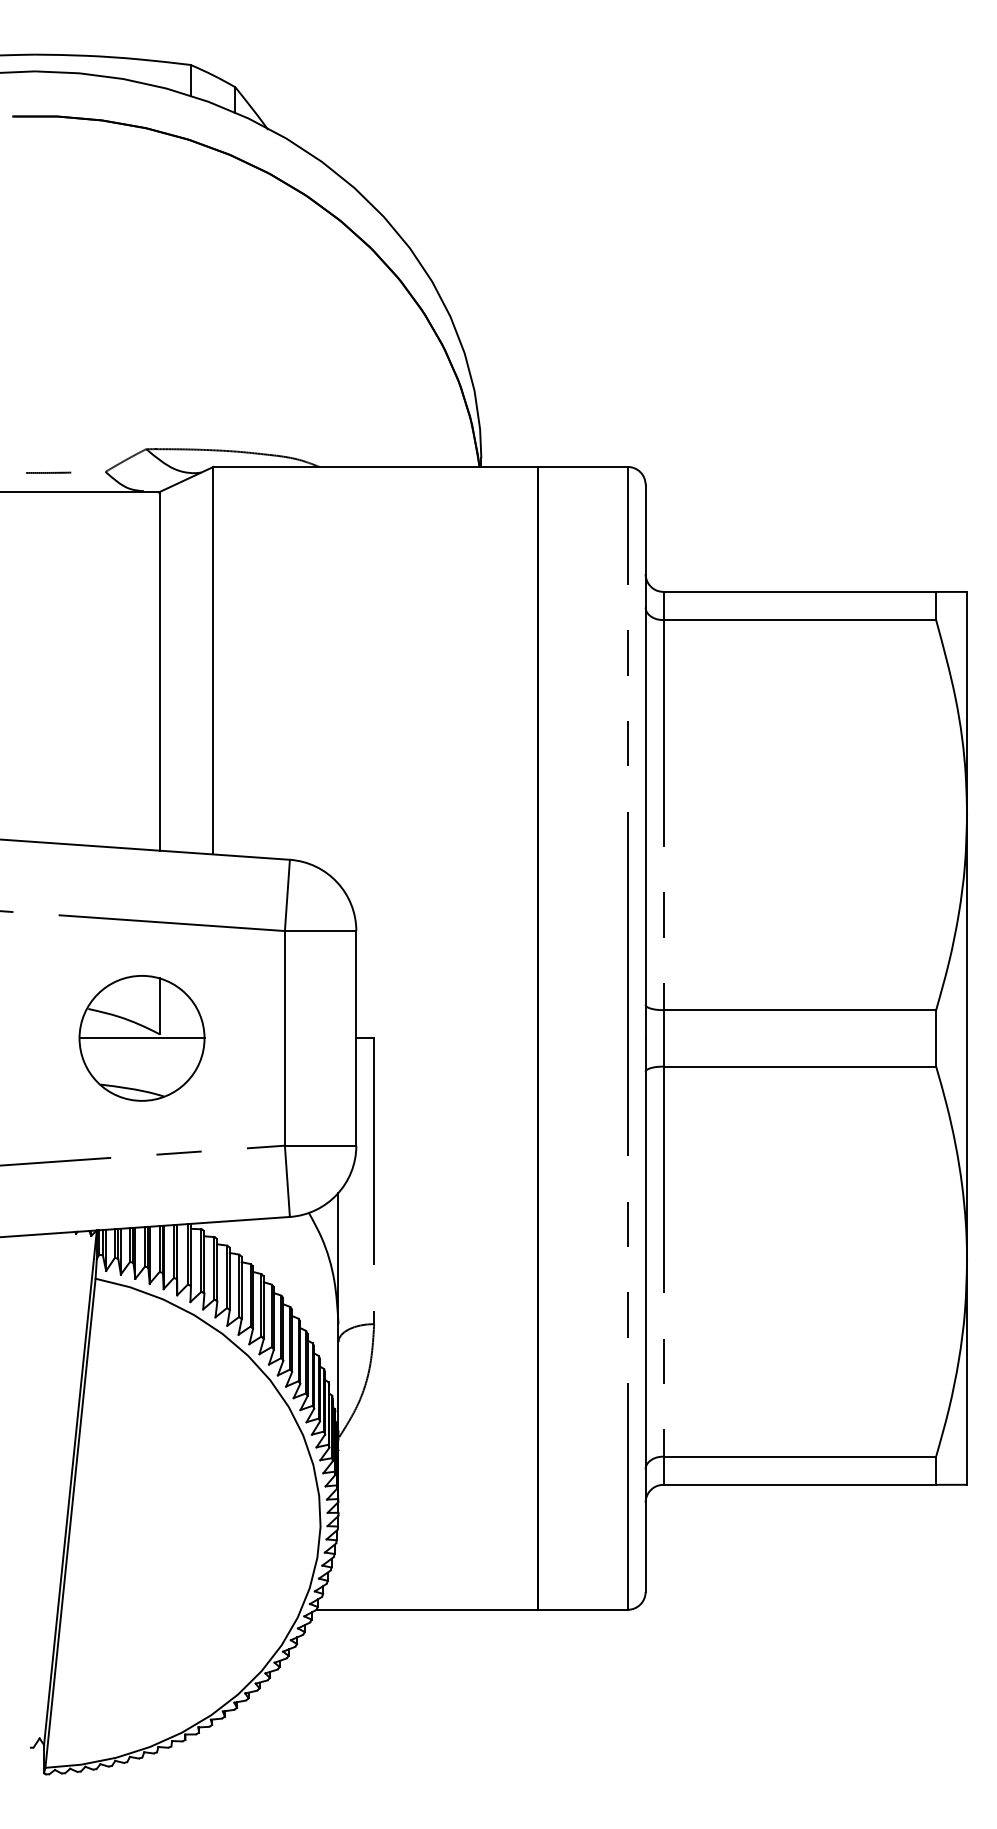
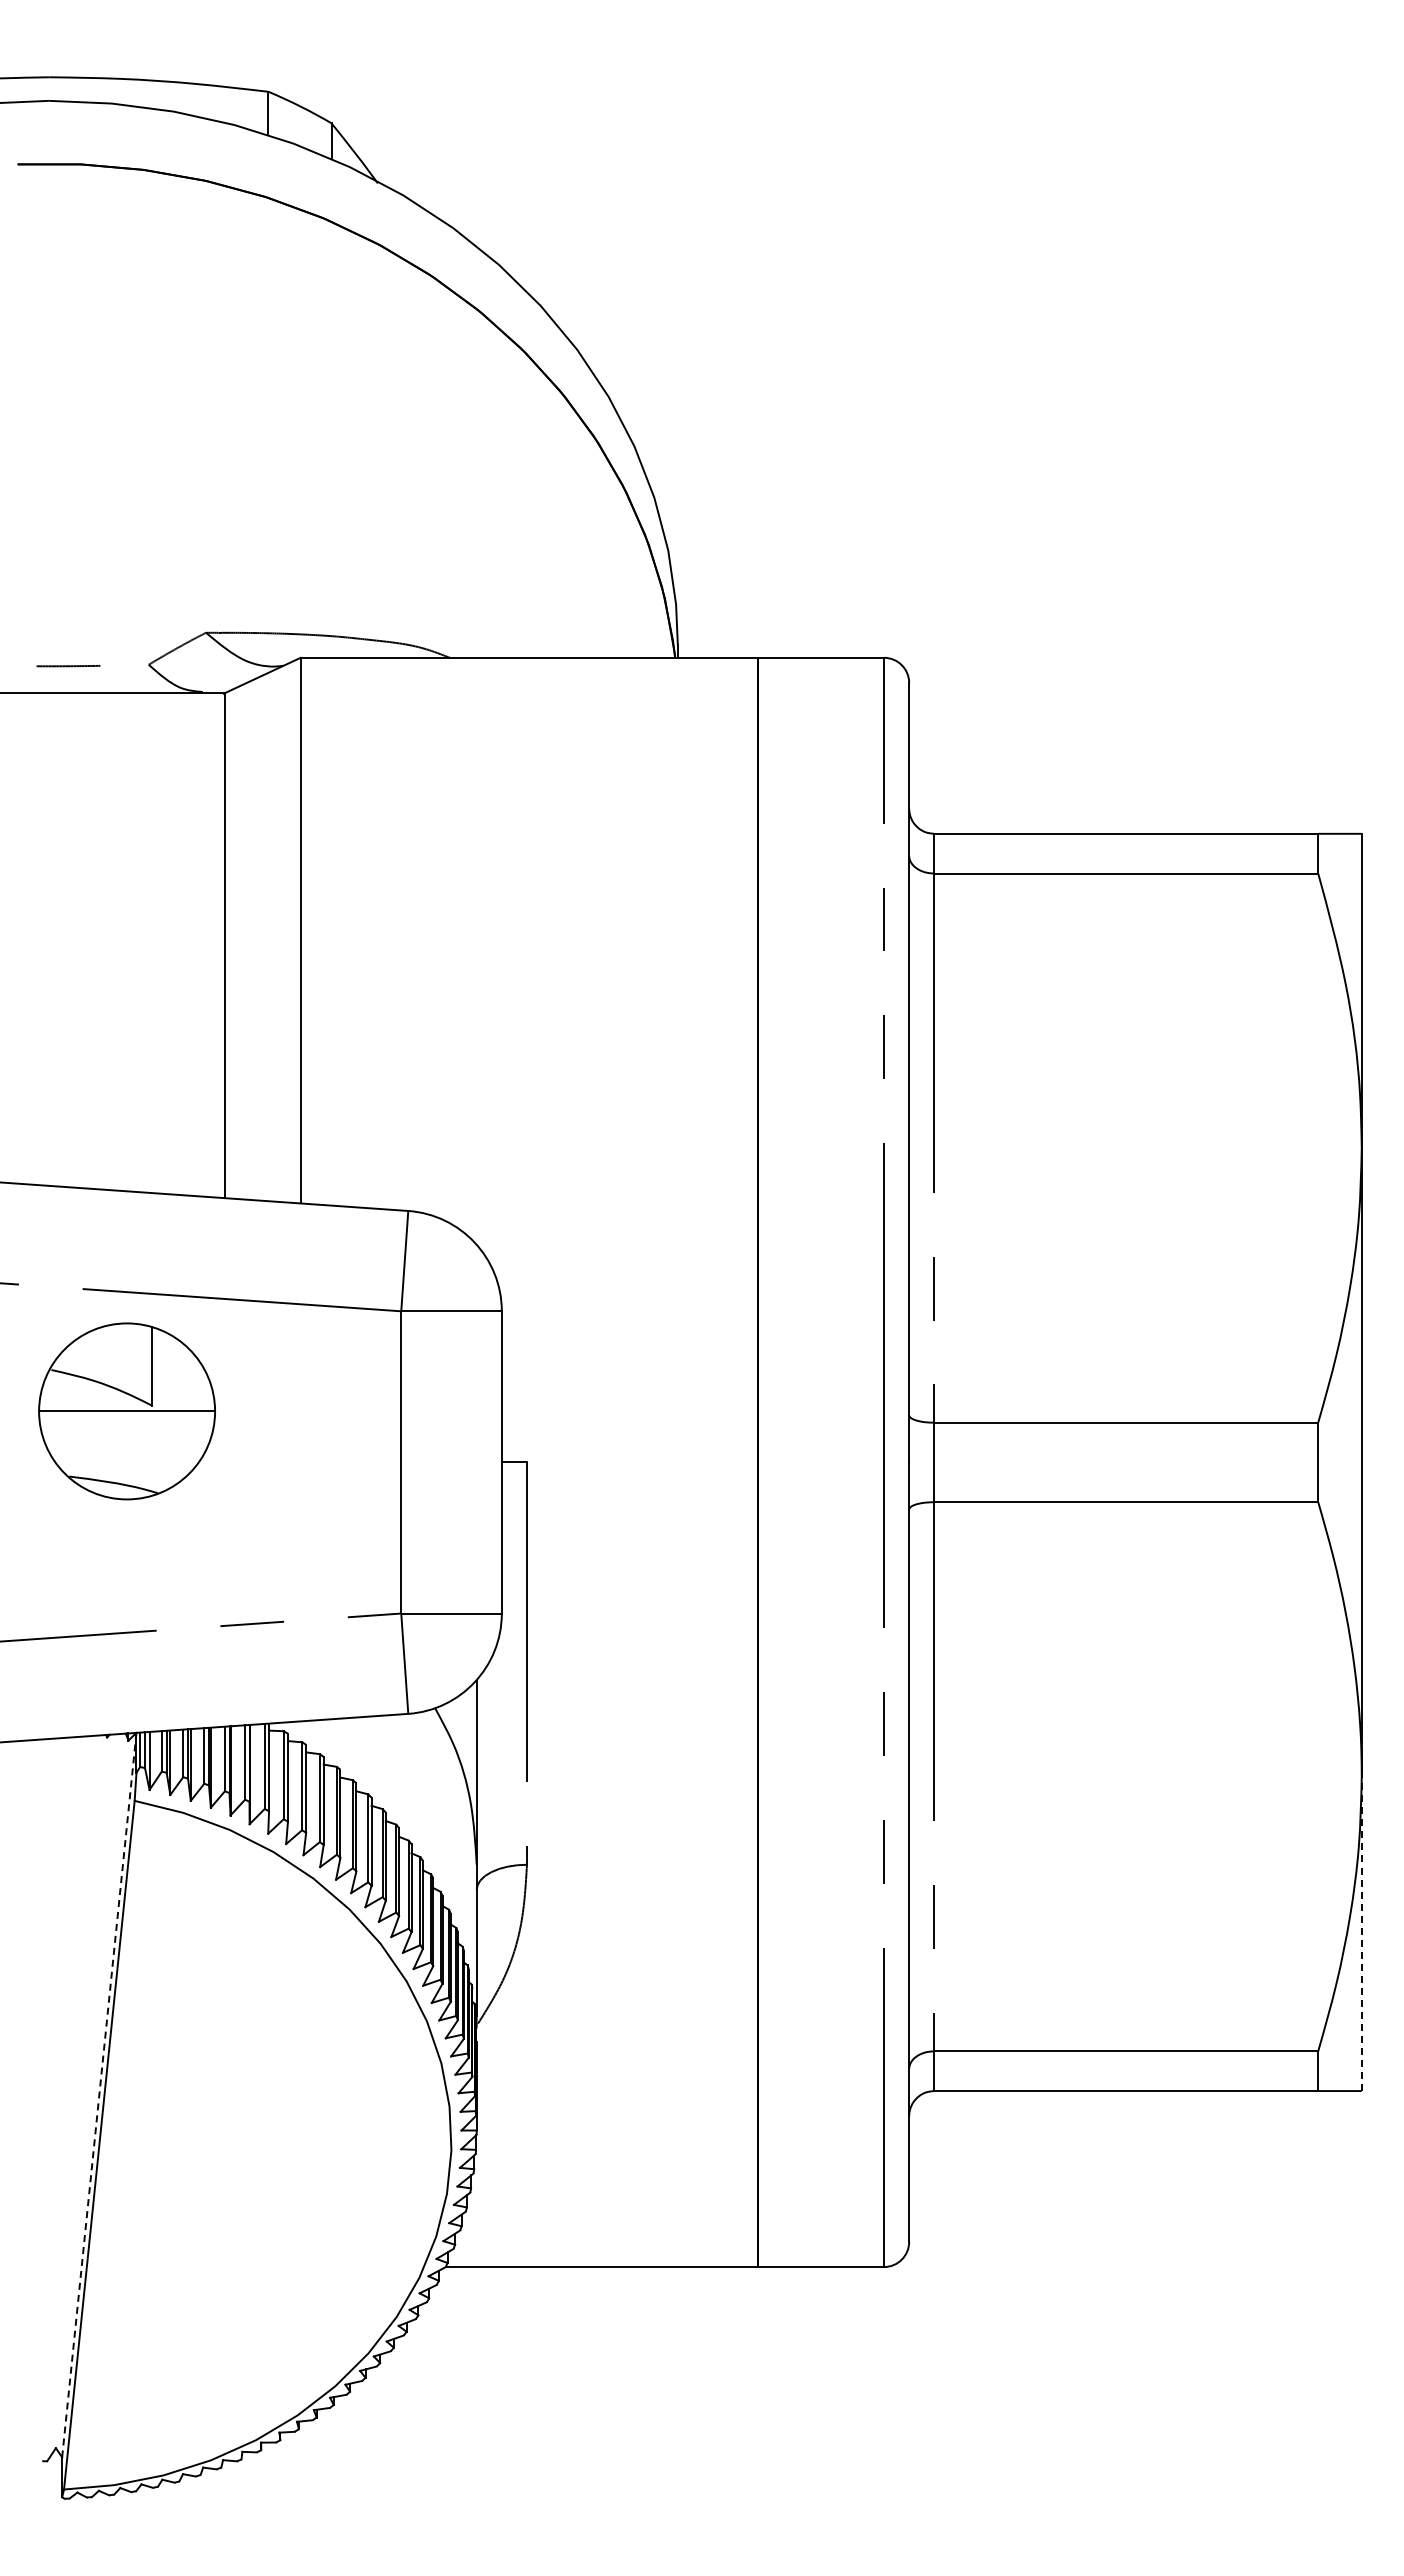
part: (141, 1038) -> (126, 1411), moved
line: (966, 1372) -> (1361, 1933), solid -> dashed
line: (70, 1487) -> (99, 2094), solid -> dashed

